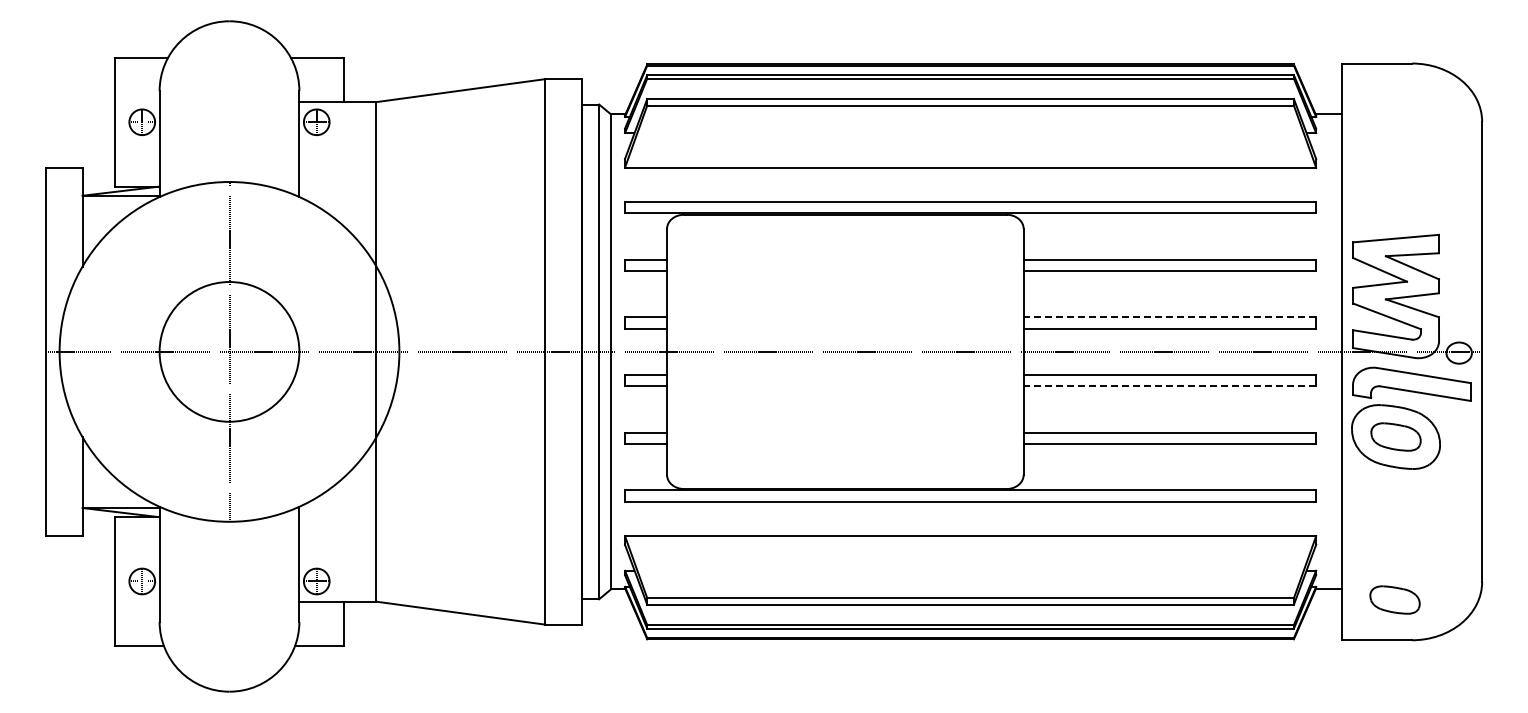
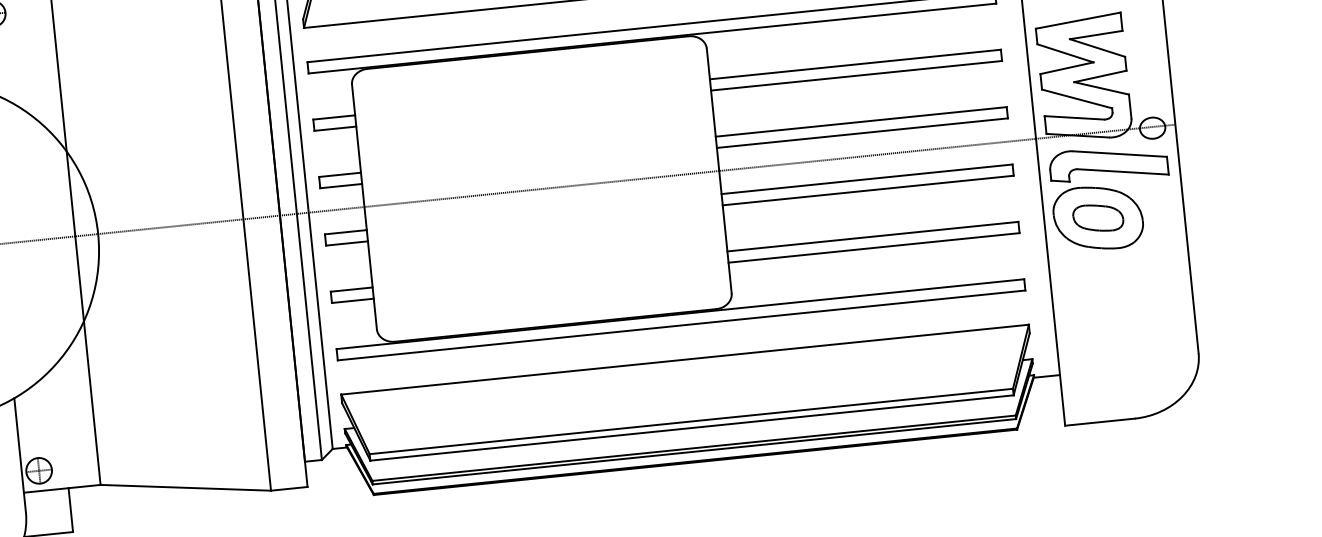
line: (1169, 317) -> (860, 122), dashed -> solid
line: (1169, 386) -> (867, 190), dashed -> solid
part: (1394, 599) -> (1113, 379), removed

